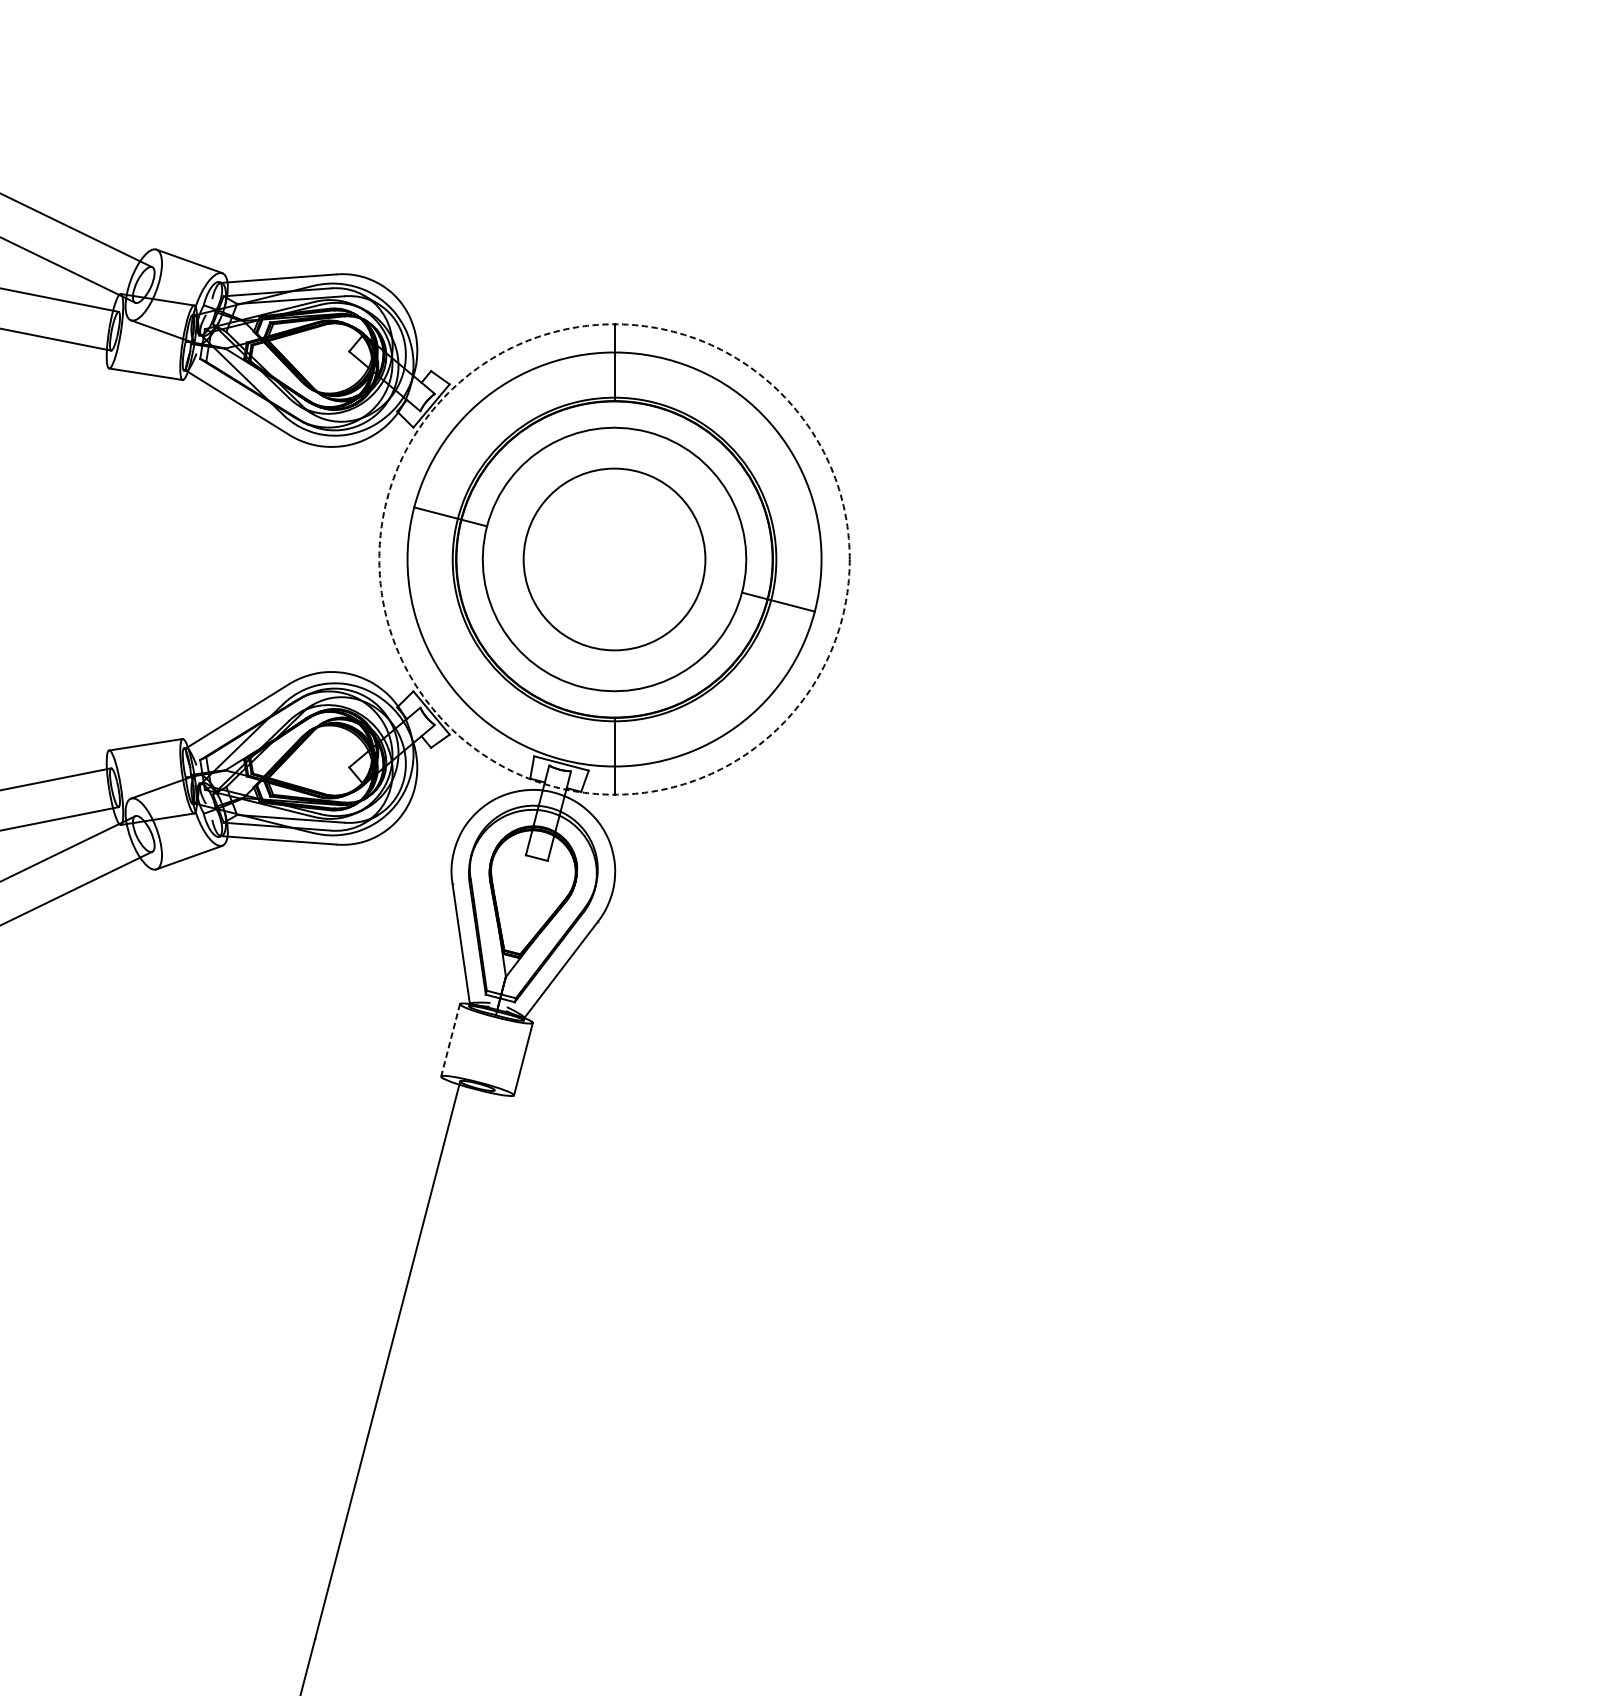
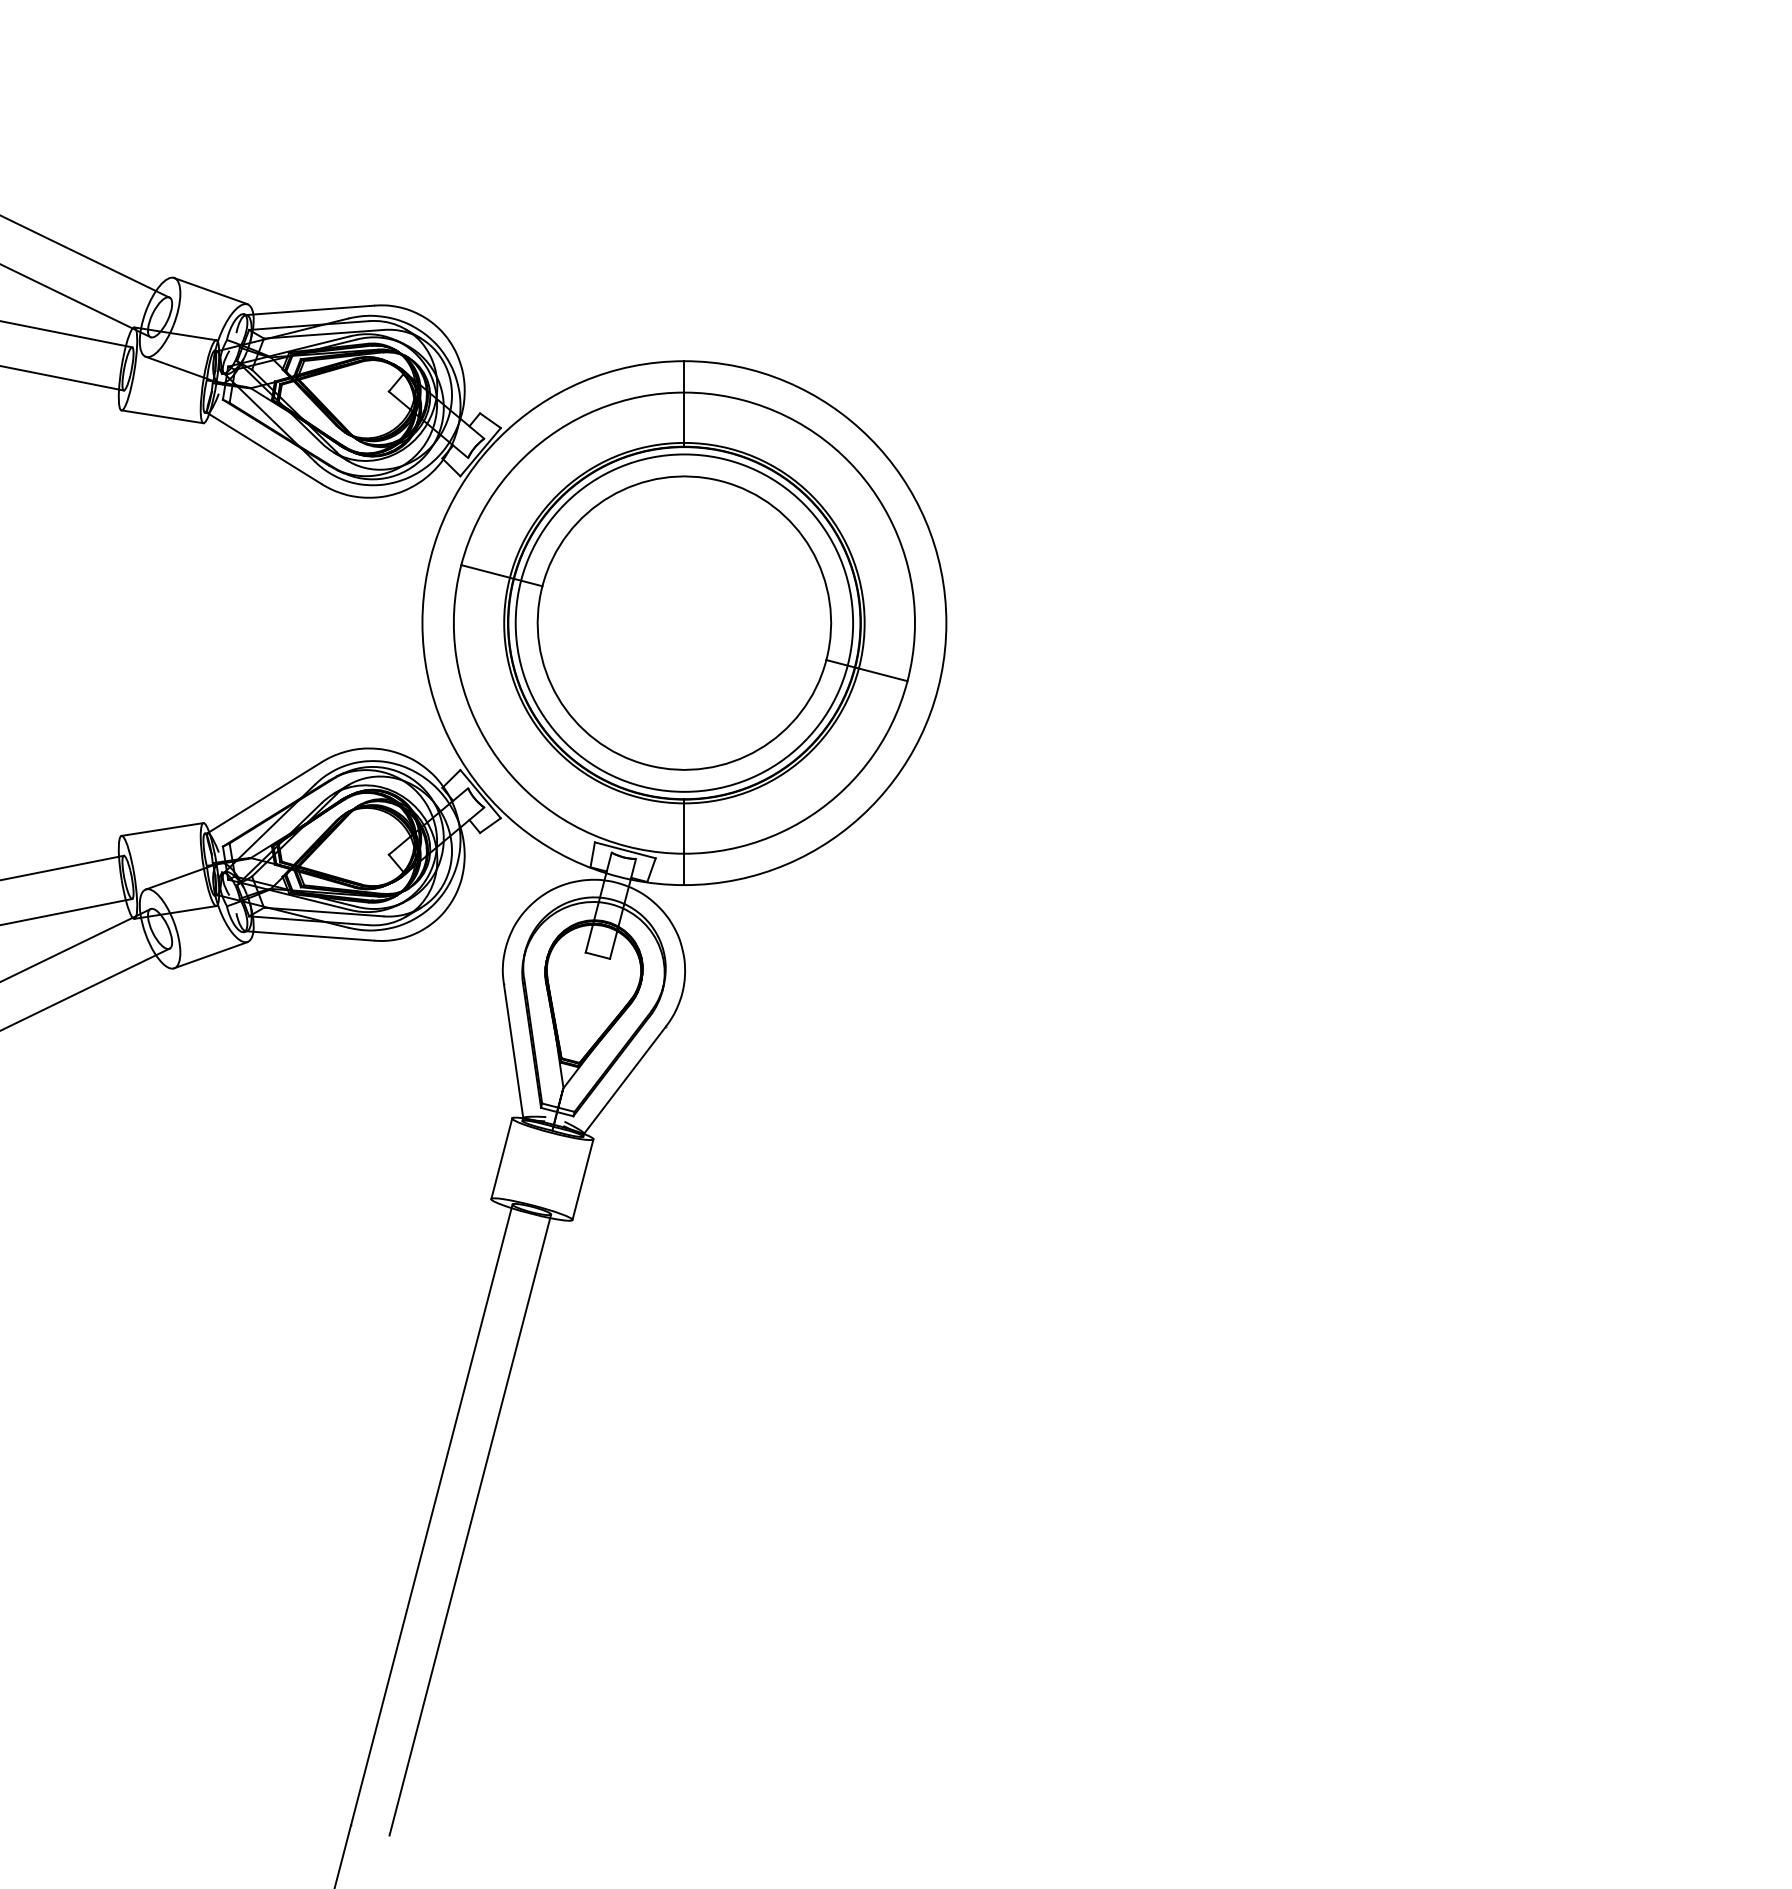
circle: (614, 558) -> (684, 622), size x1.67
circle: (614, 559) -> (684, 623), dashed -> solid
line: (450, 1040) -> (501, 1158), dashed -> solid
line: (422, 1368) -> (470, 1524), added

